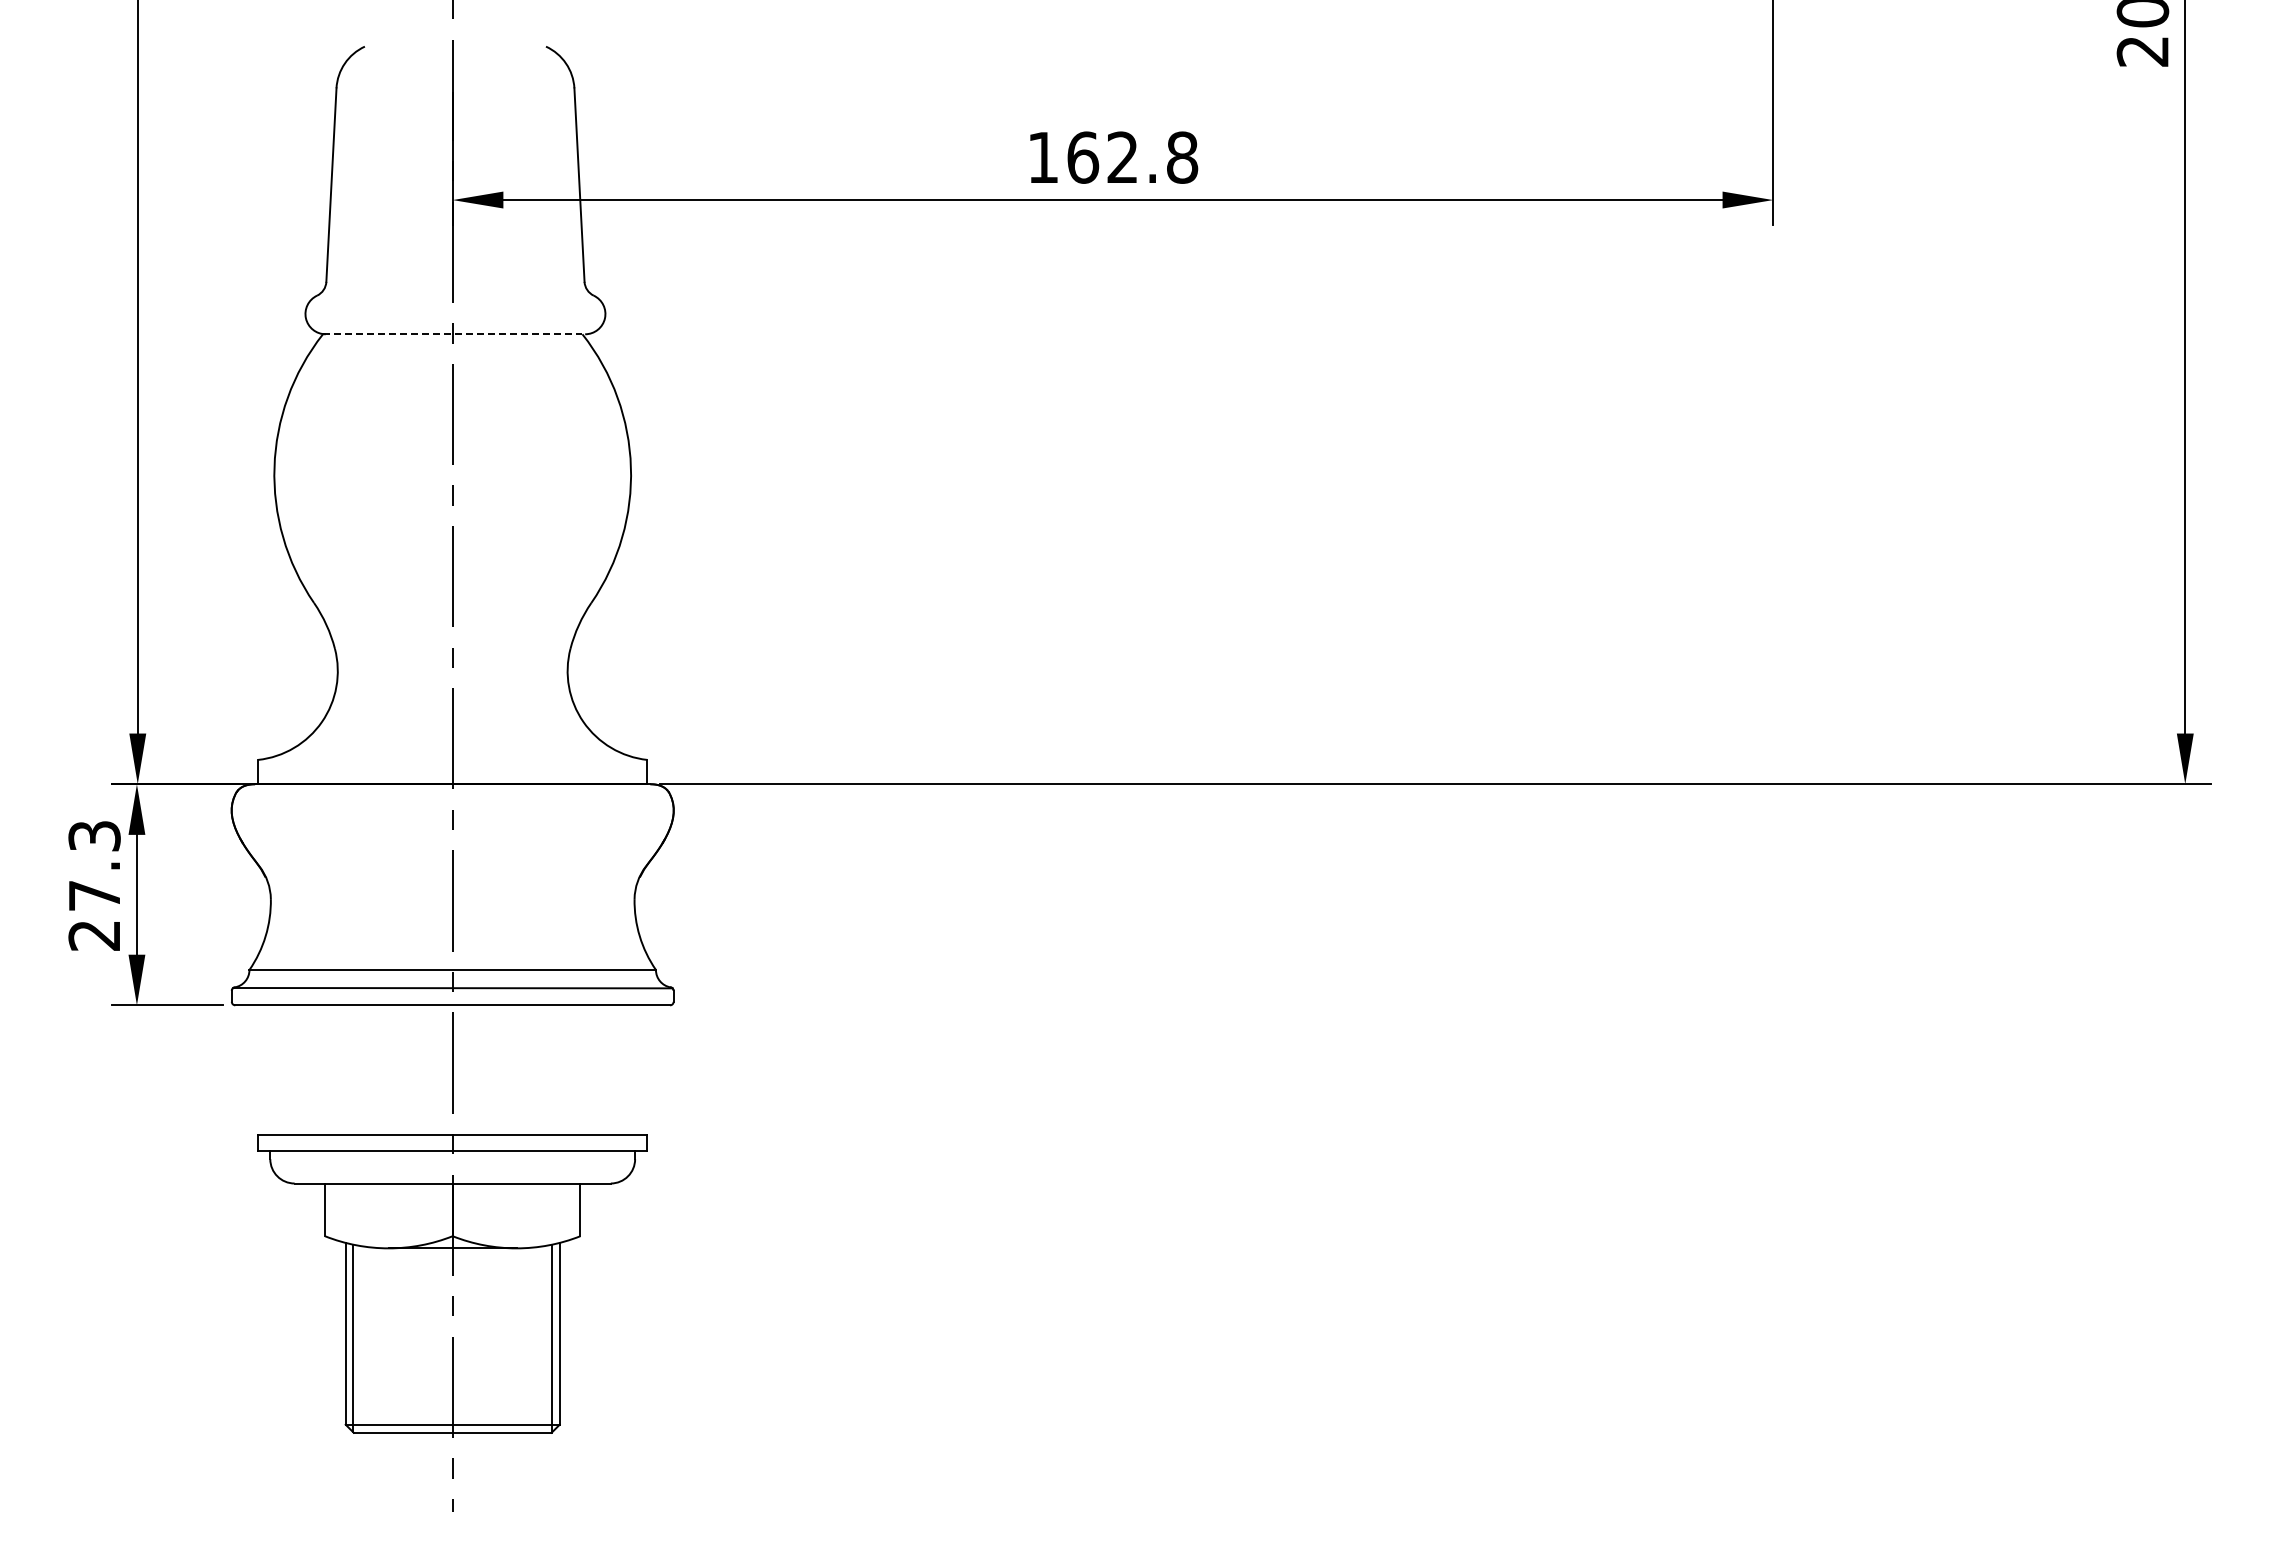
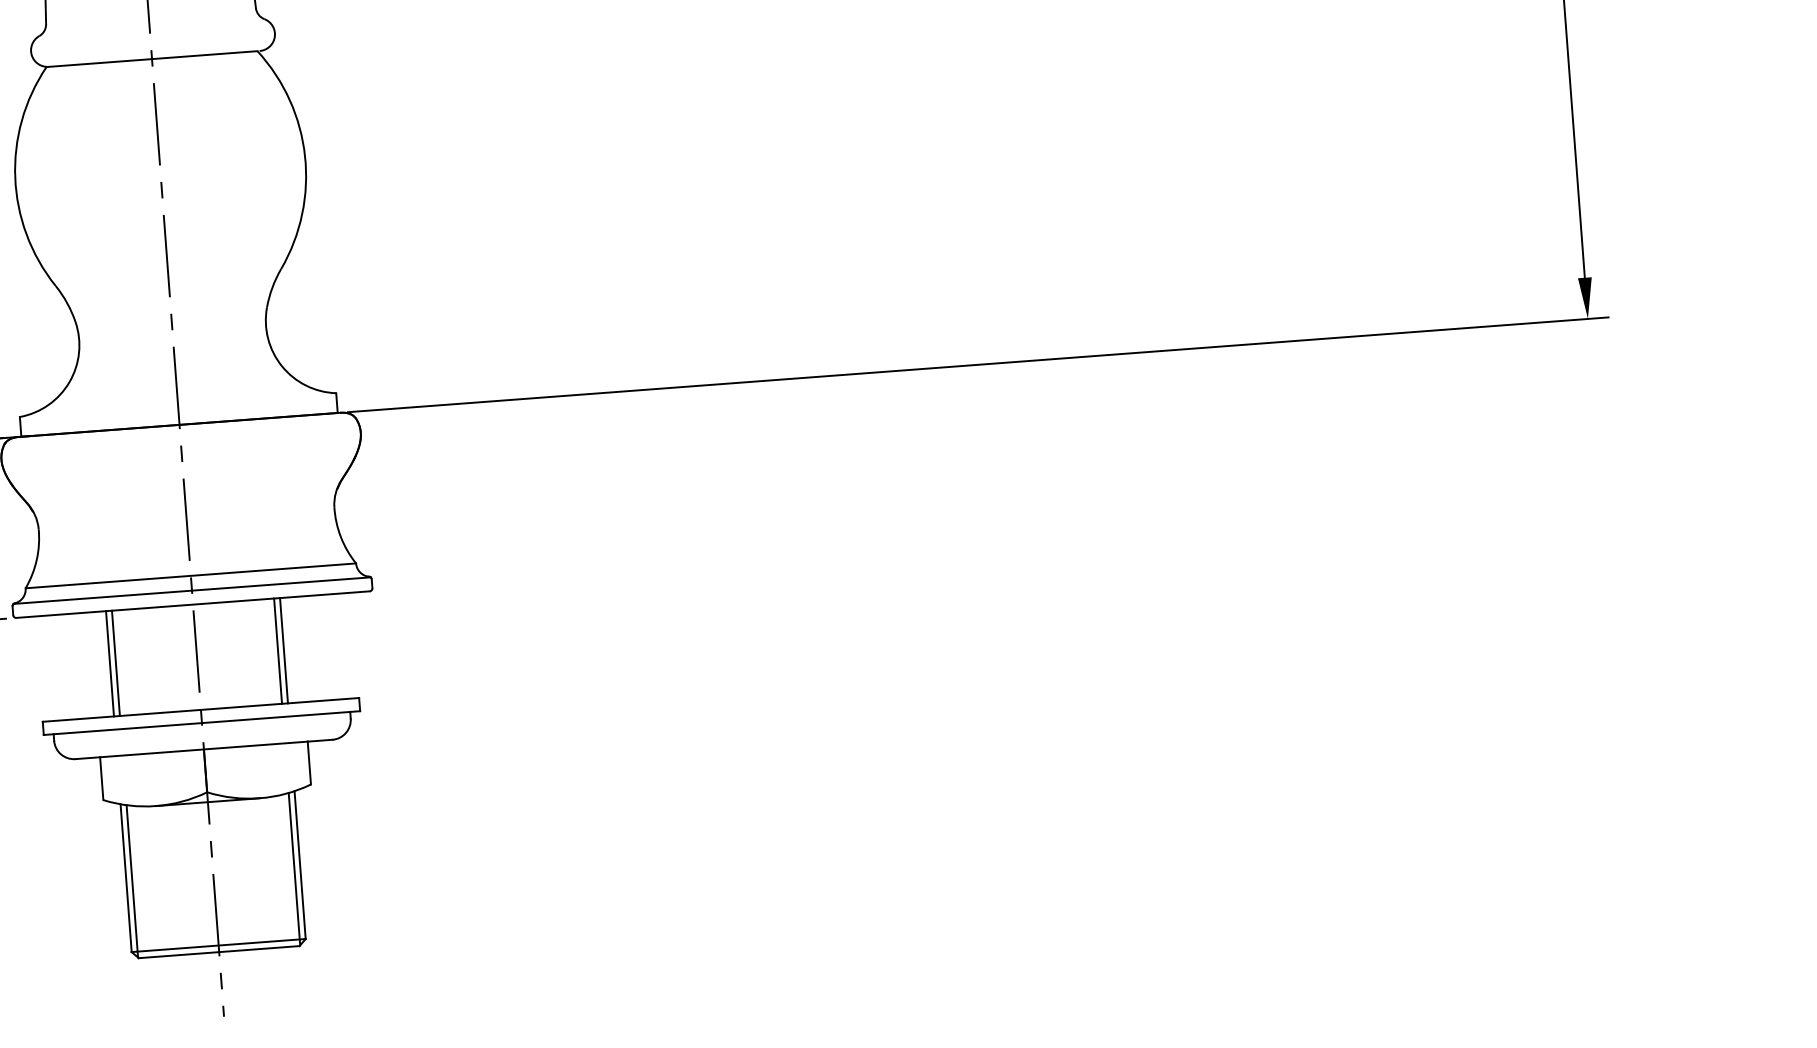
line: (452, 334) -> (151, 59), dashed -> solid
line: (345, 1069) -> (109, 663), added
line: (353, 1069) -> (116, 662), added
line: (552, 1069) -> (278, 650), added
line: (559, 1069) -> (283, 650), added

